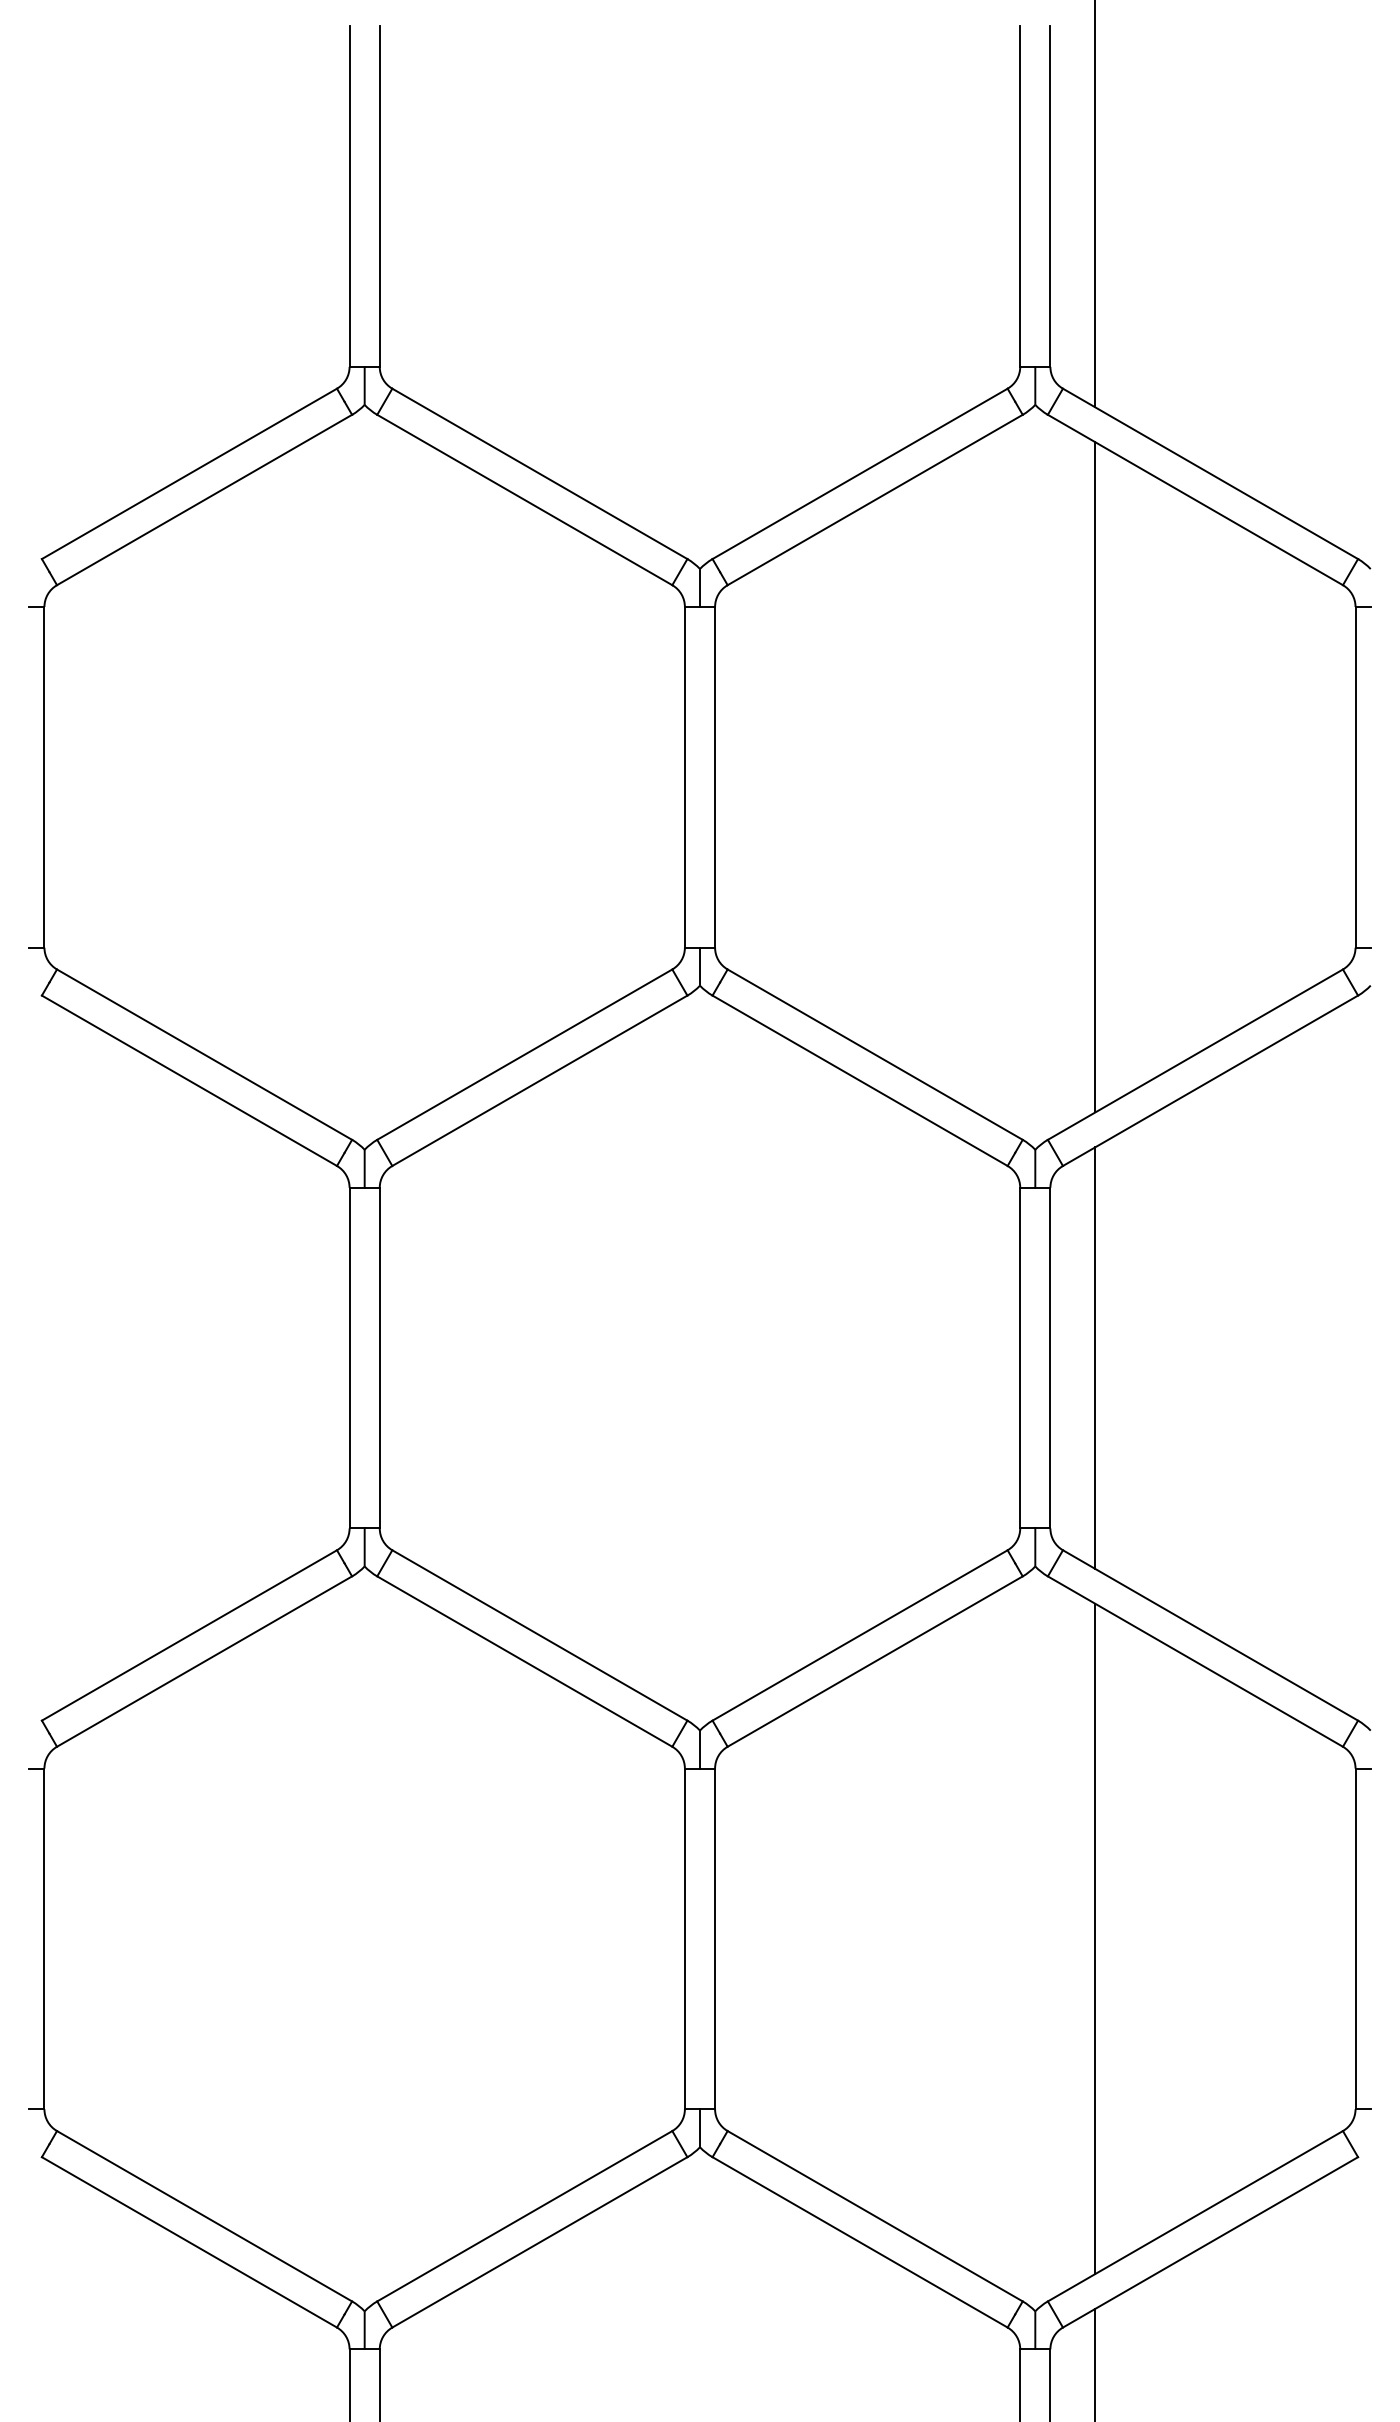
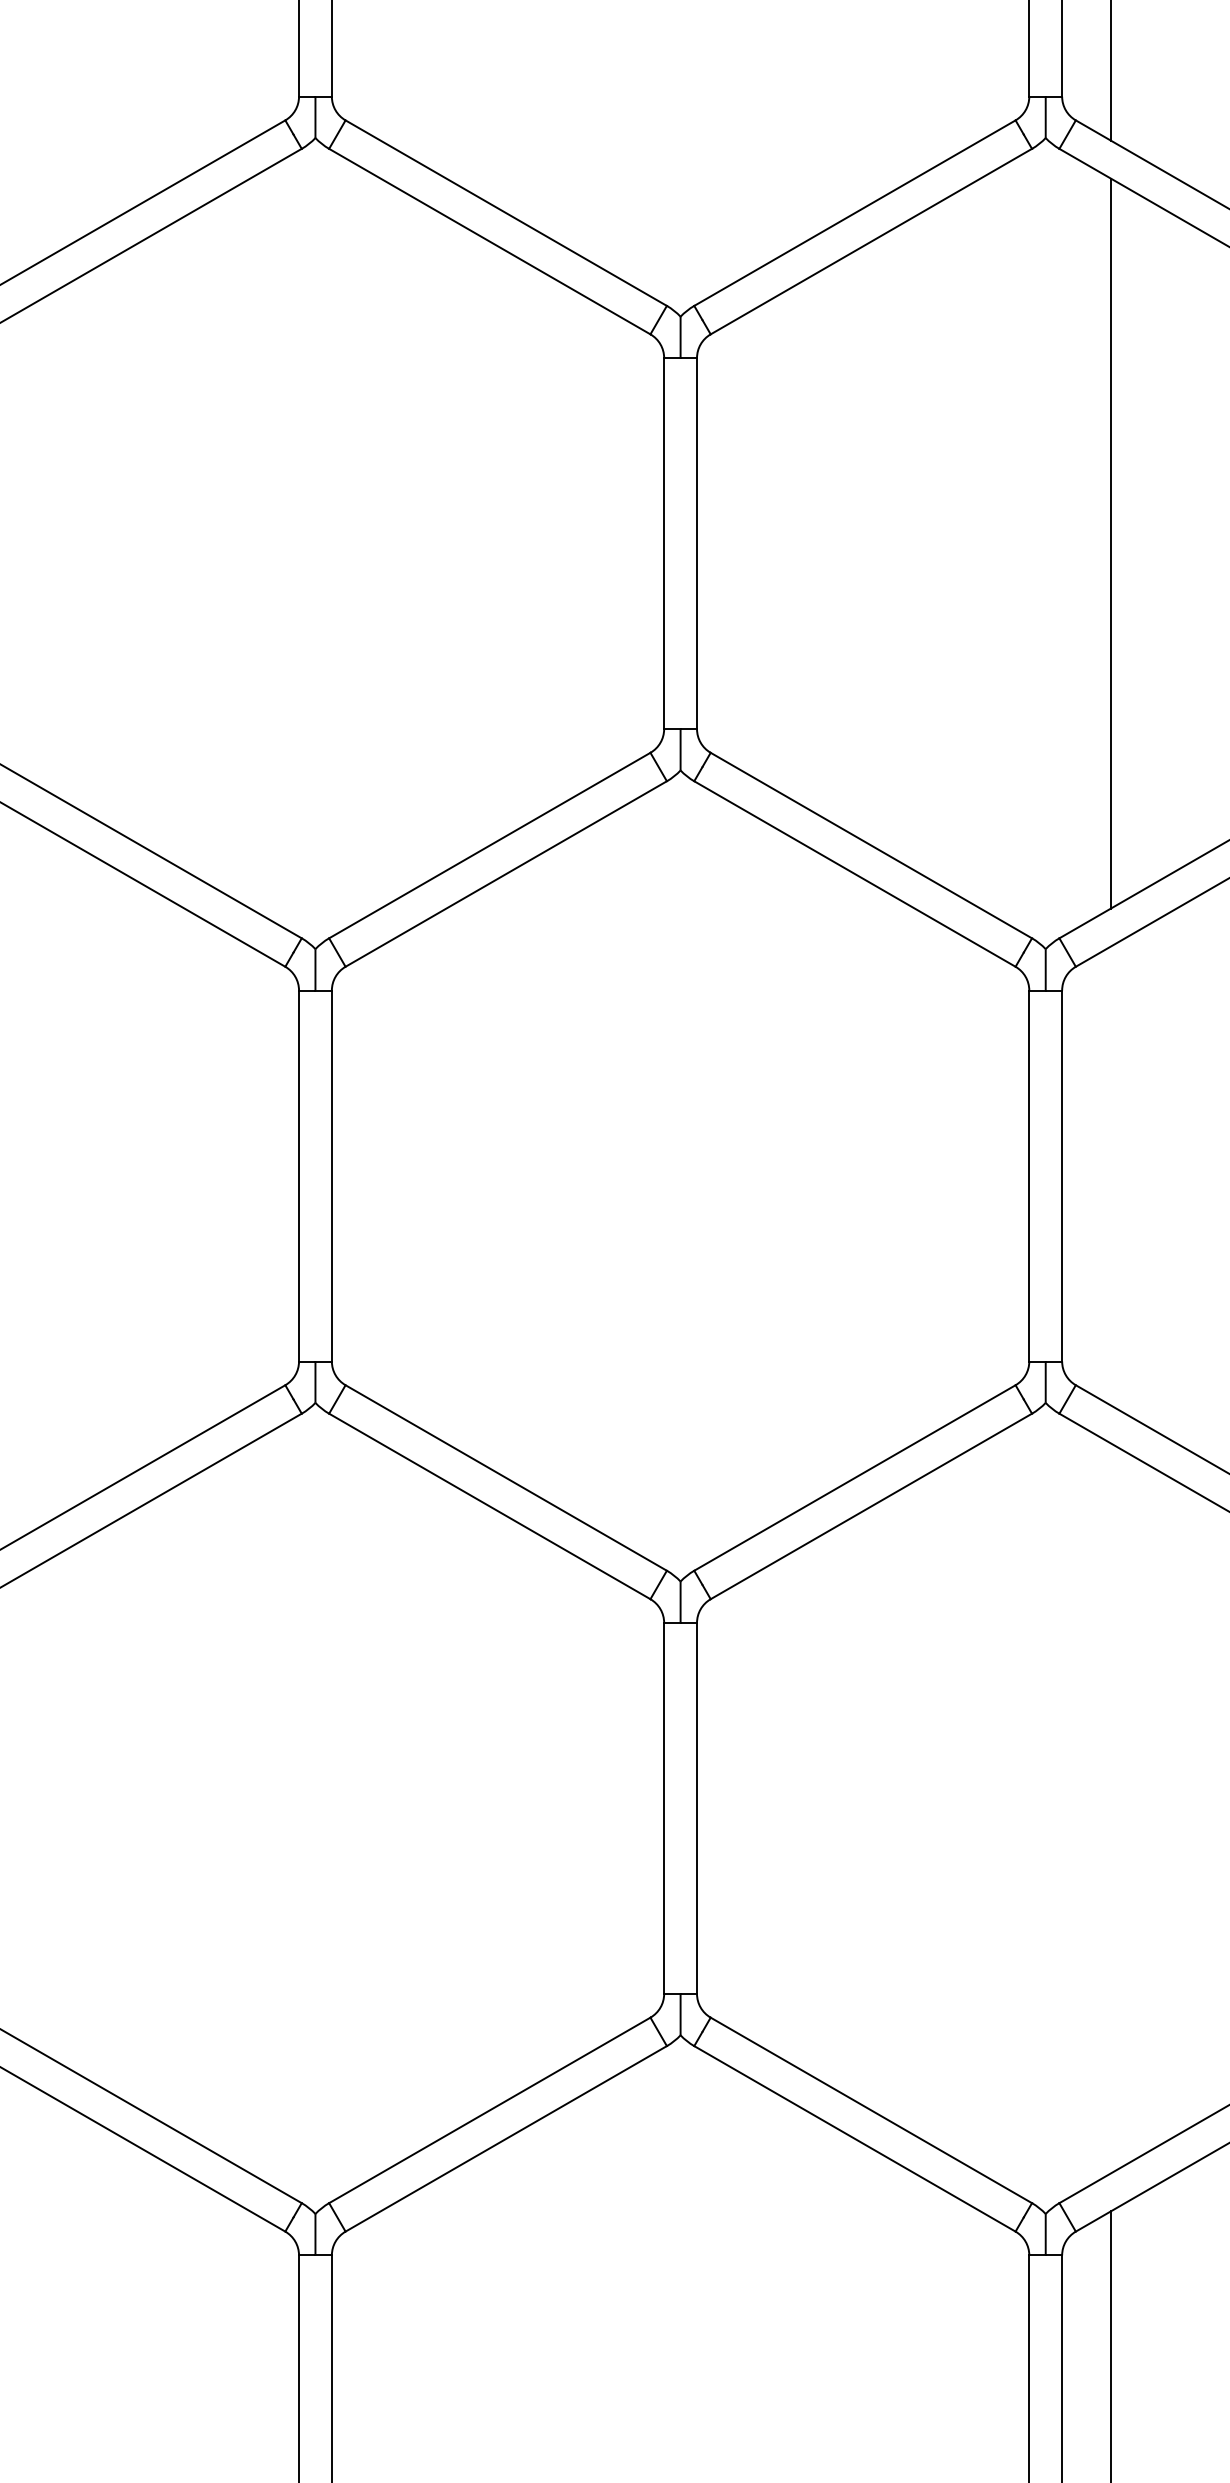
line: (1095, 1357) -> (1111, 1175), removed
line: (1095, 1938) -> (1111, 1807), removed

